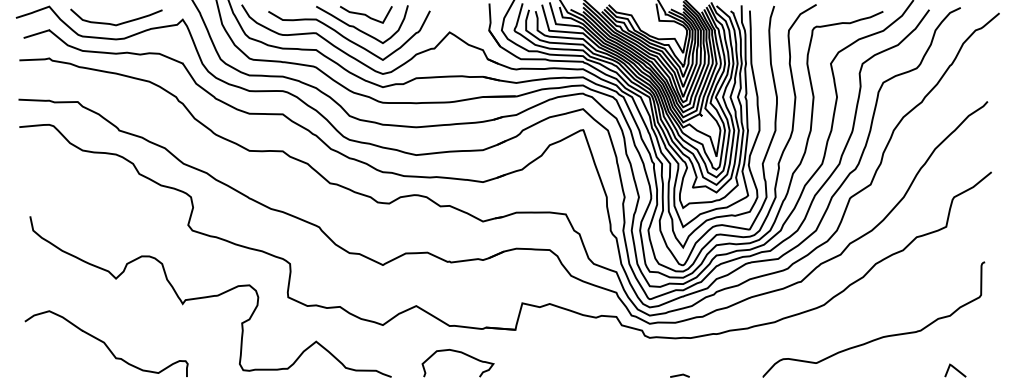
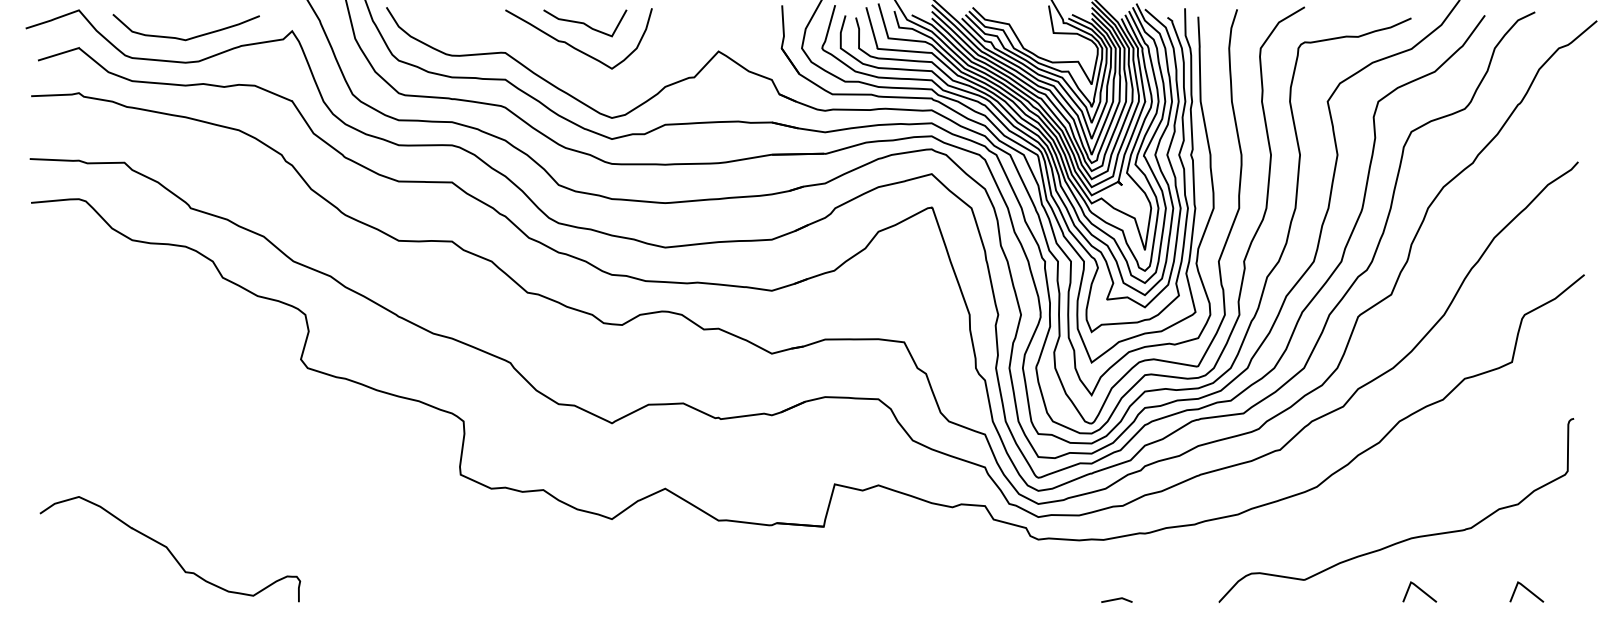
curve: (348, 38) -> (556, 61), removed
curve: (210, 296) -> (336, 473), removed
curve: (460, 353) -> (735, 564), removed
line: (888, 369) -> (1419, 590), added
line: (679, 375) -> (1116, 599), moved

